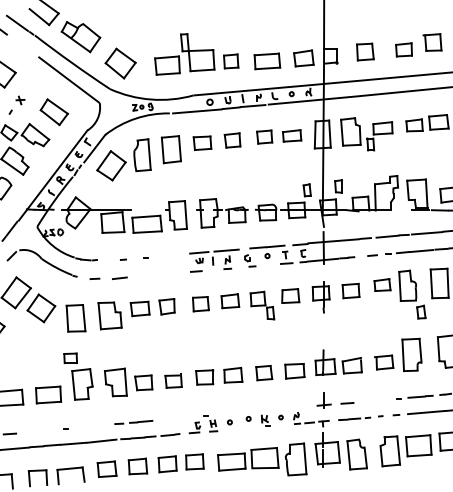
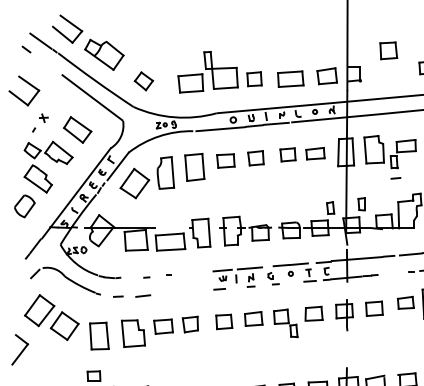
part: (365, 51) -> (388, 50), moved
part: (120, 63) -> (143, 81), size x0.6
line: (372, 255) -> (395, 178), moved

